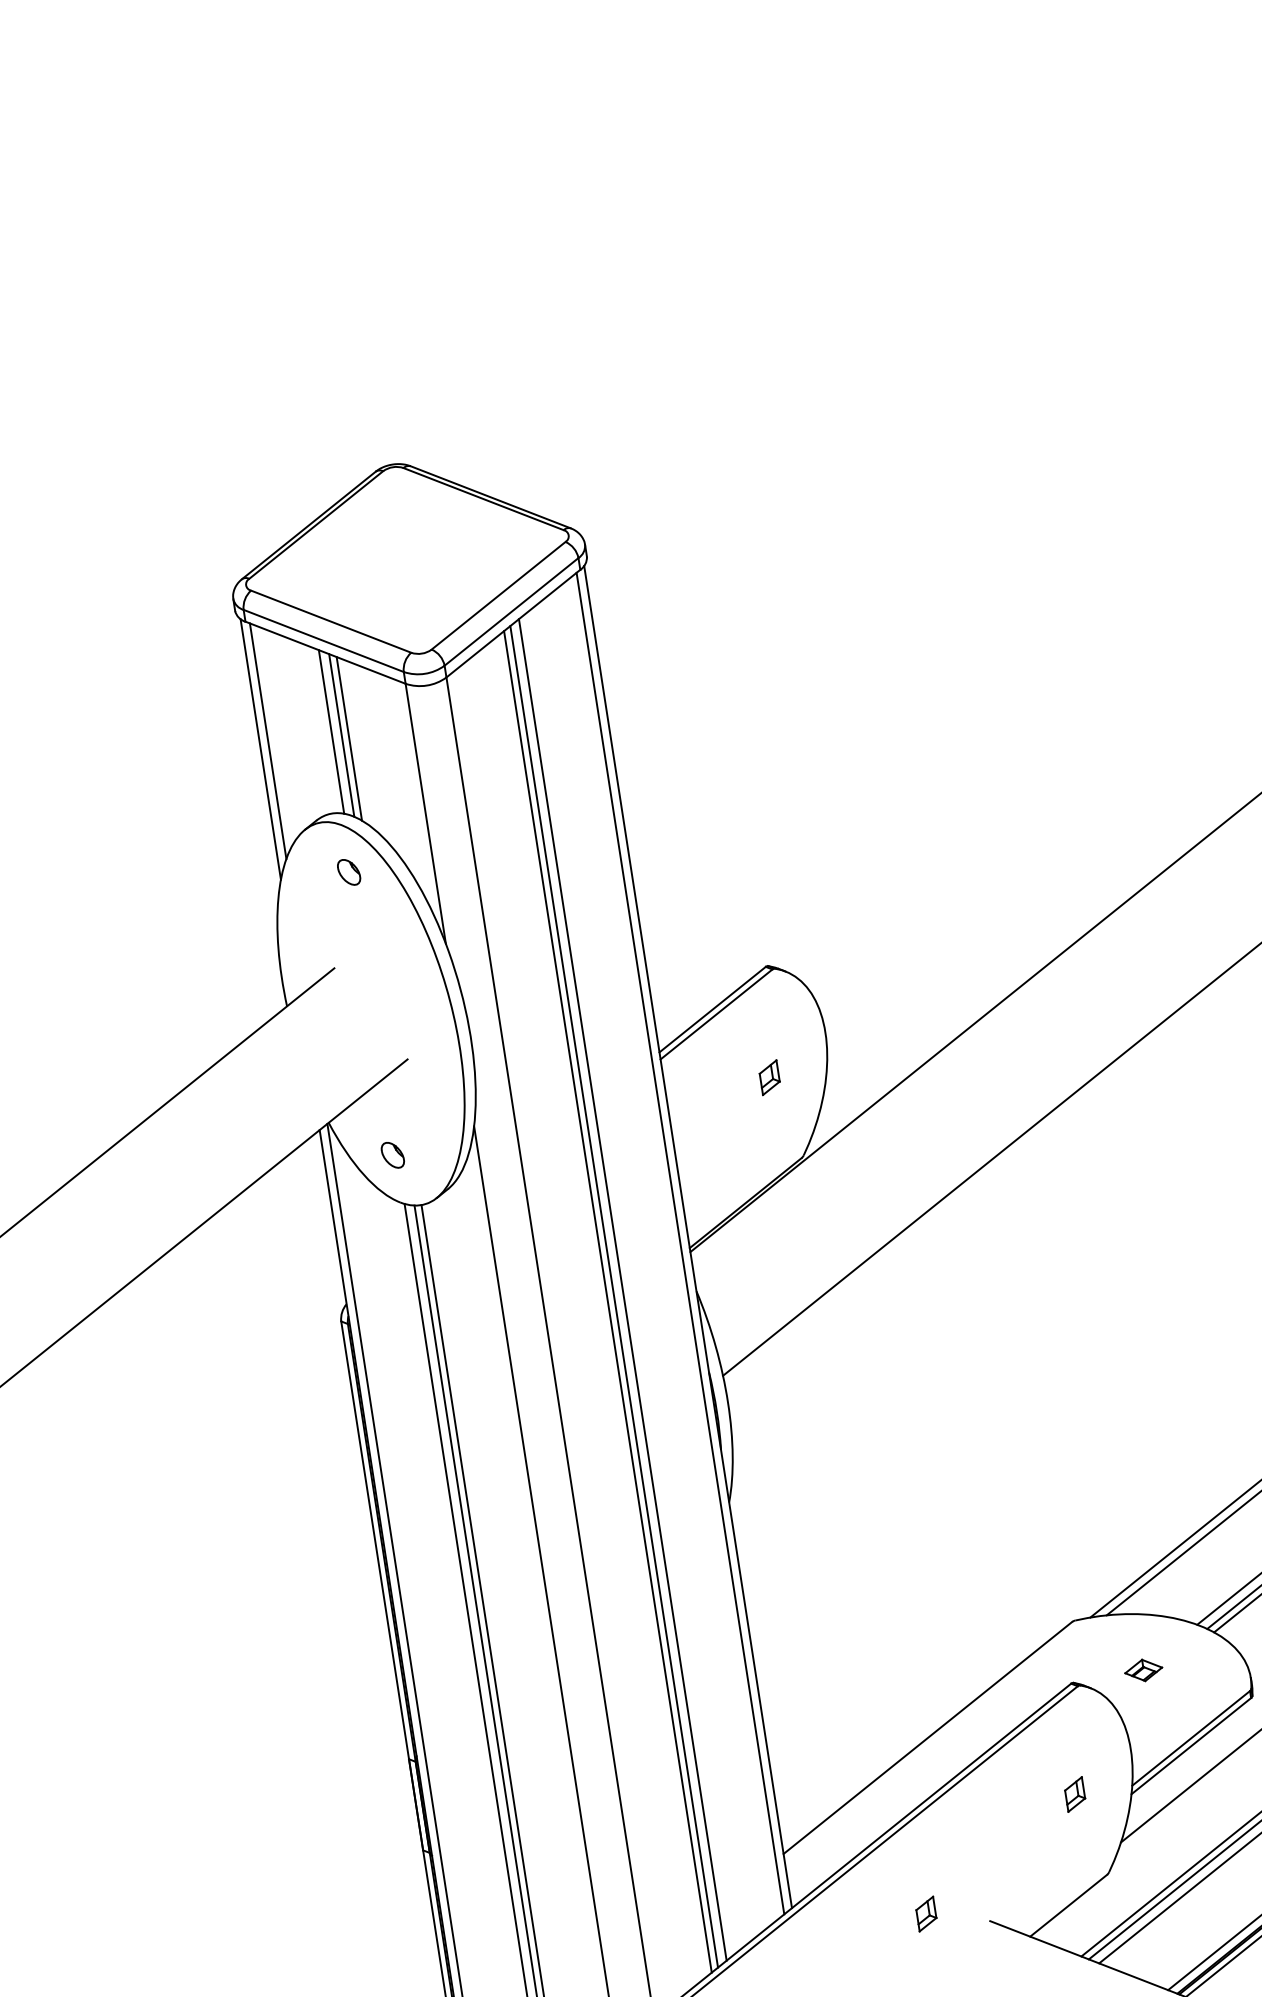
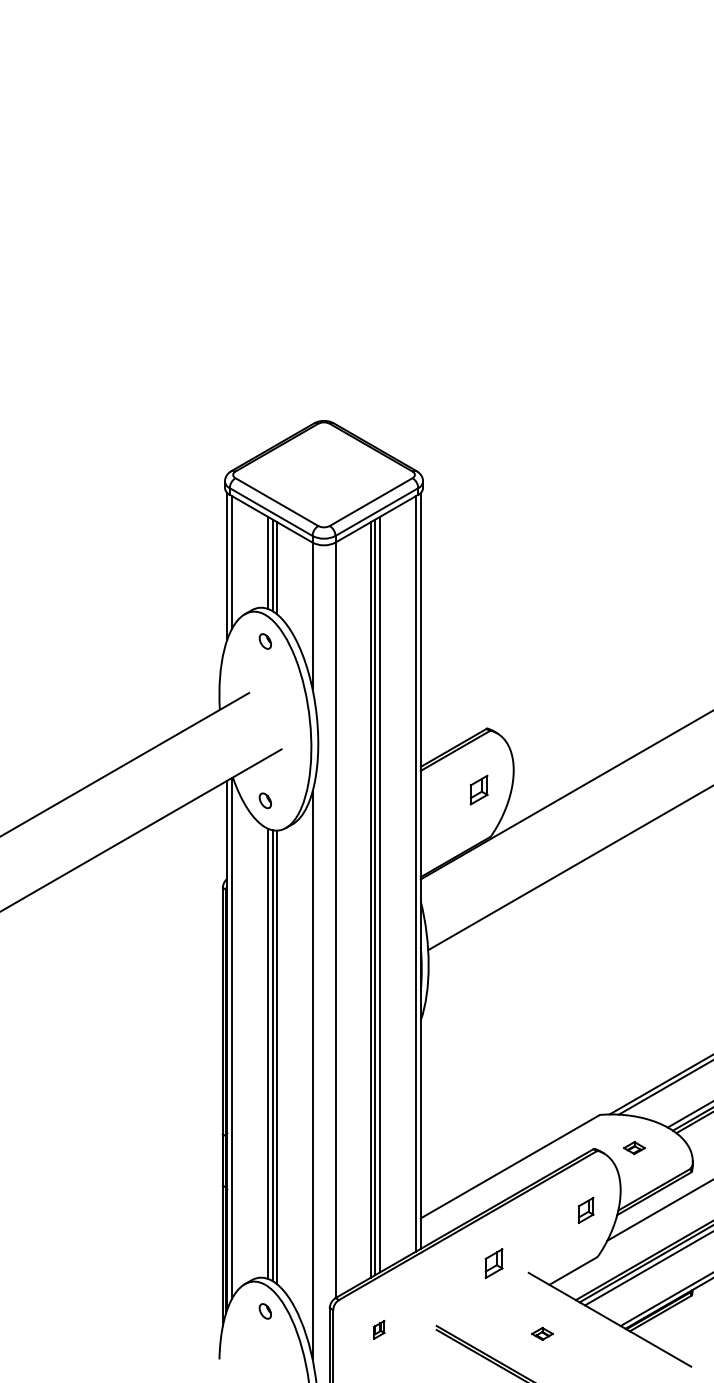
part: (770, 1078) -> (479, 790), size x1.6
part: (1075, 1794) -> (586, 1210), size x1.4
part: (926, 1913) -> (494, 1263), size x1.6

